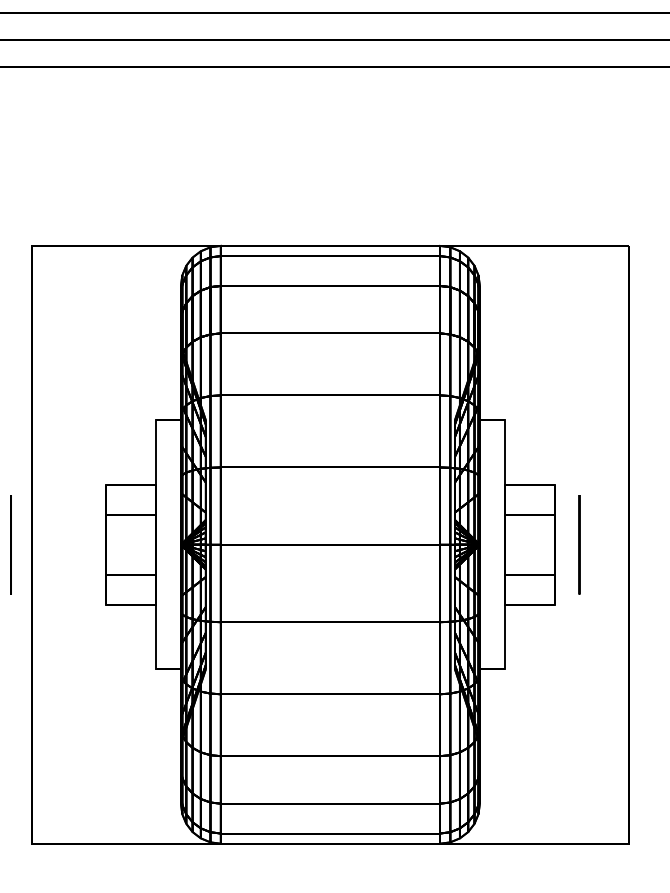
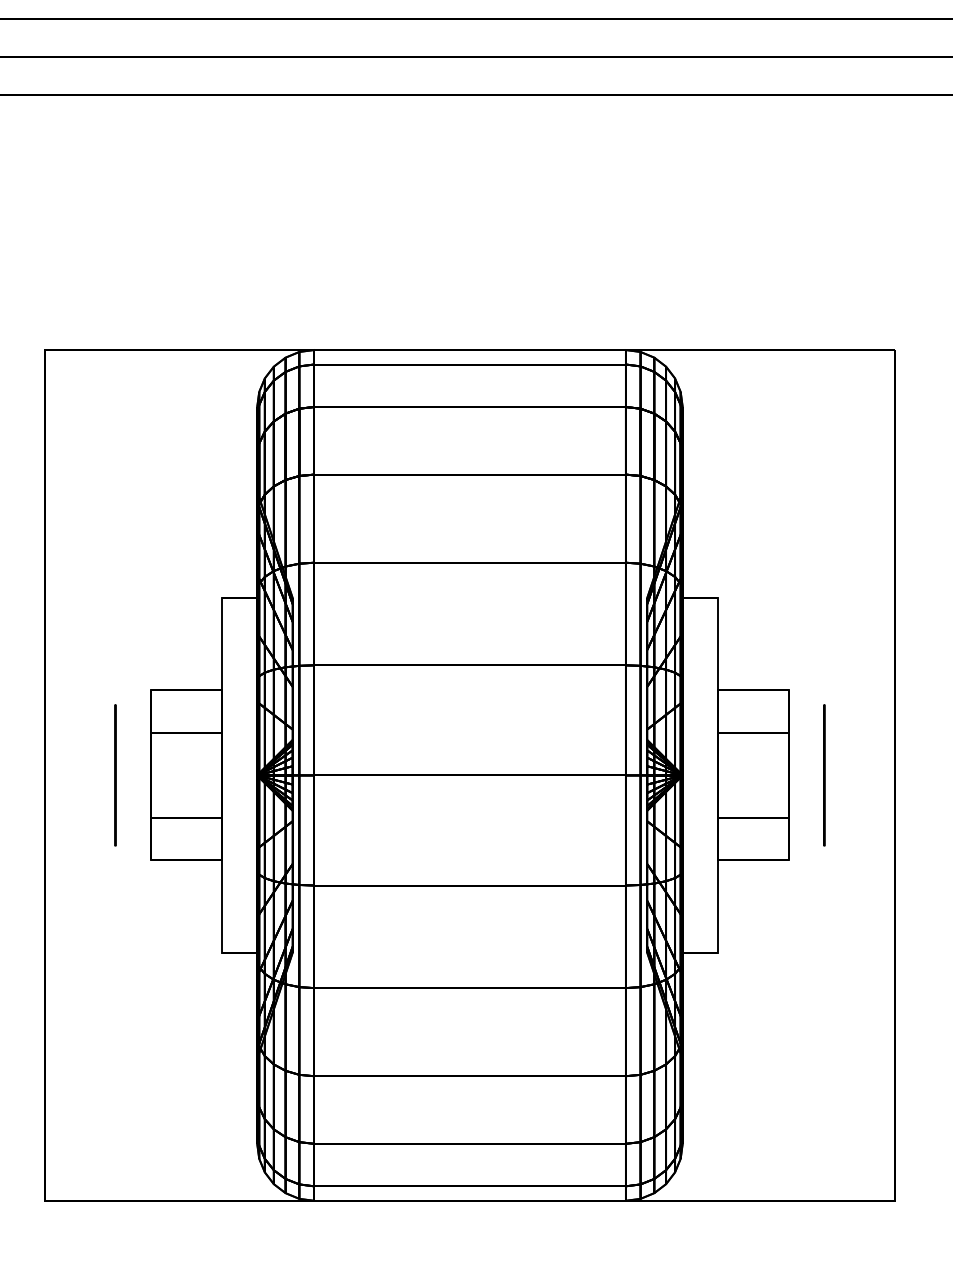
circle: (11, 544) -> (115, 775), moved

